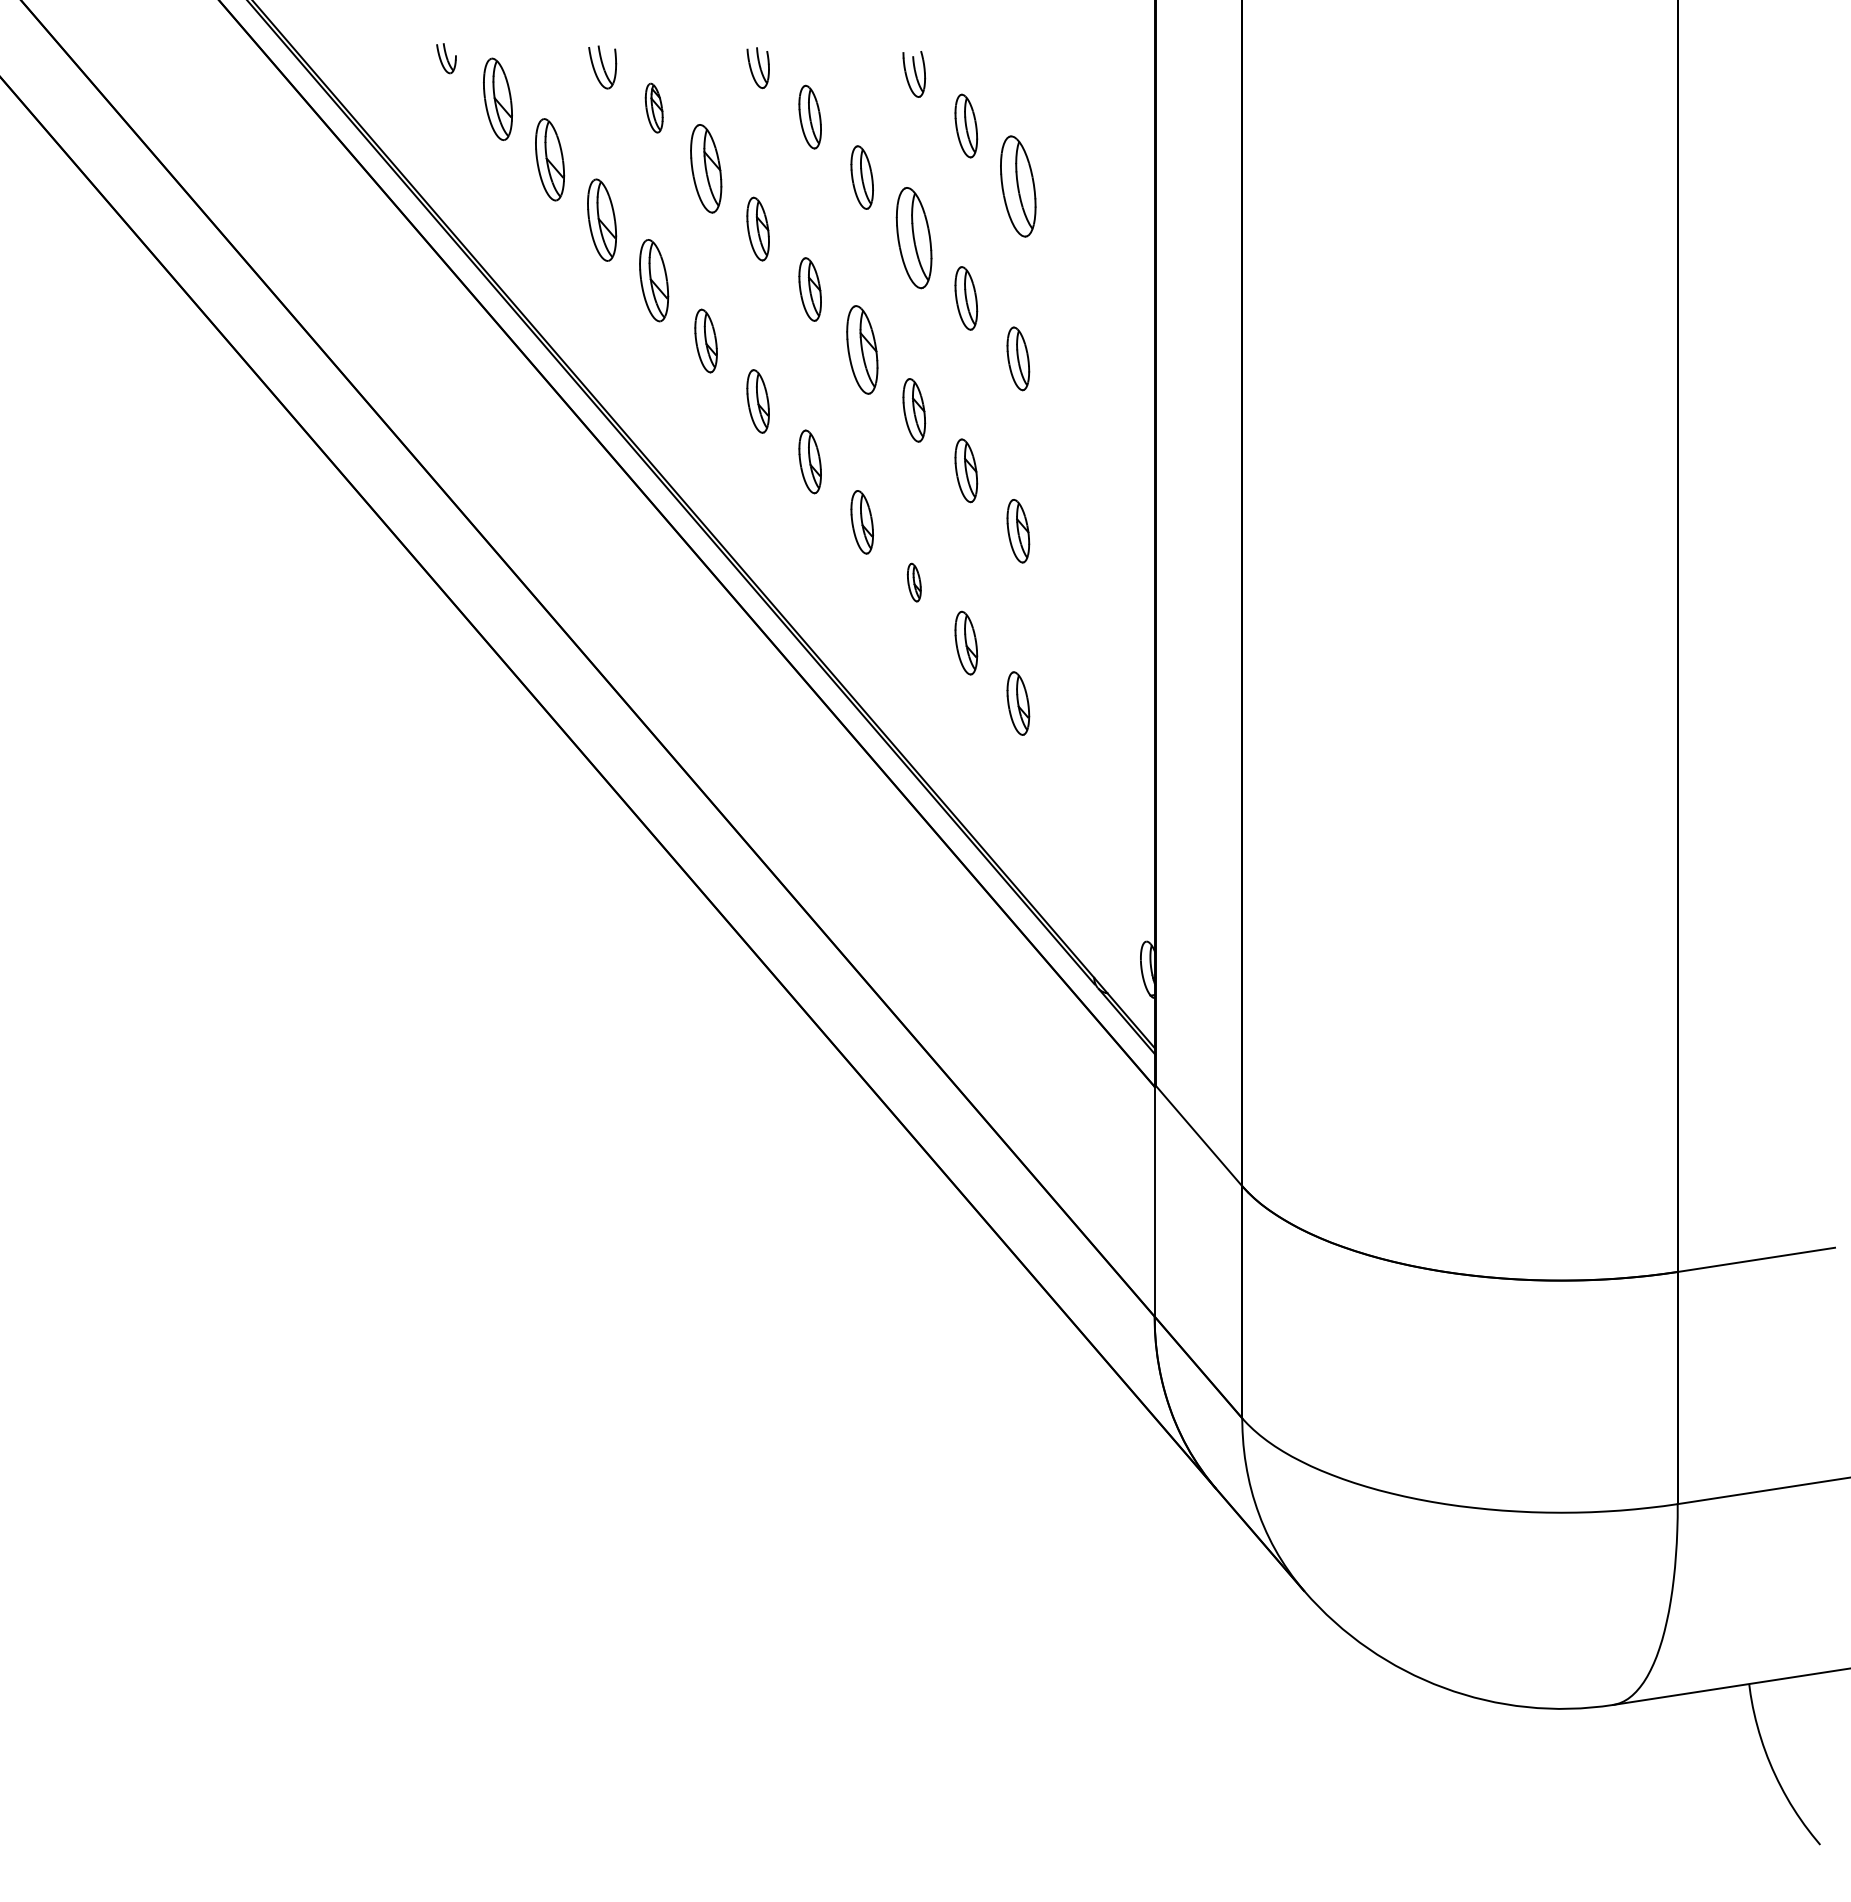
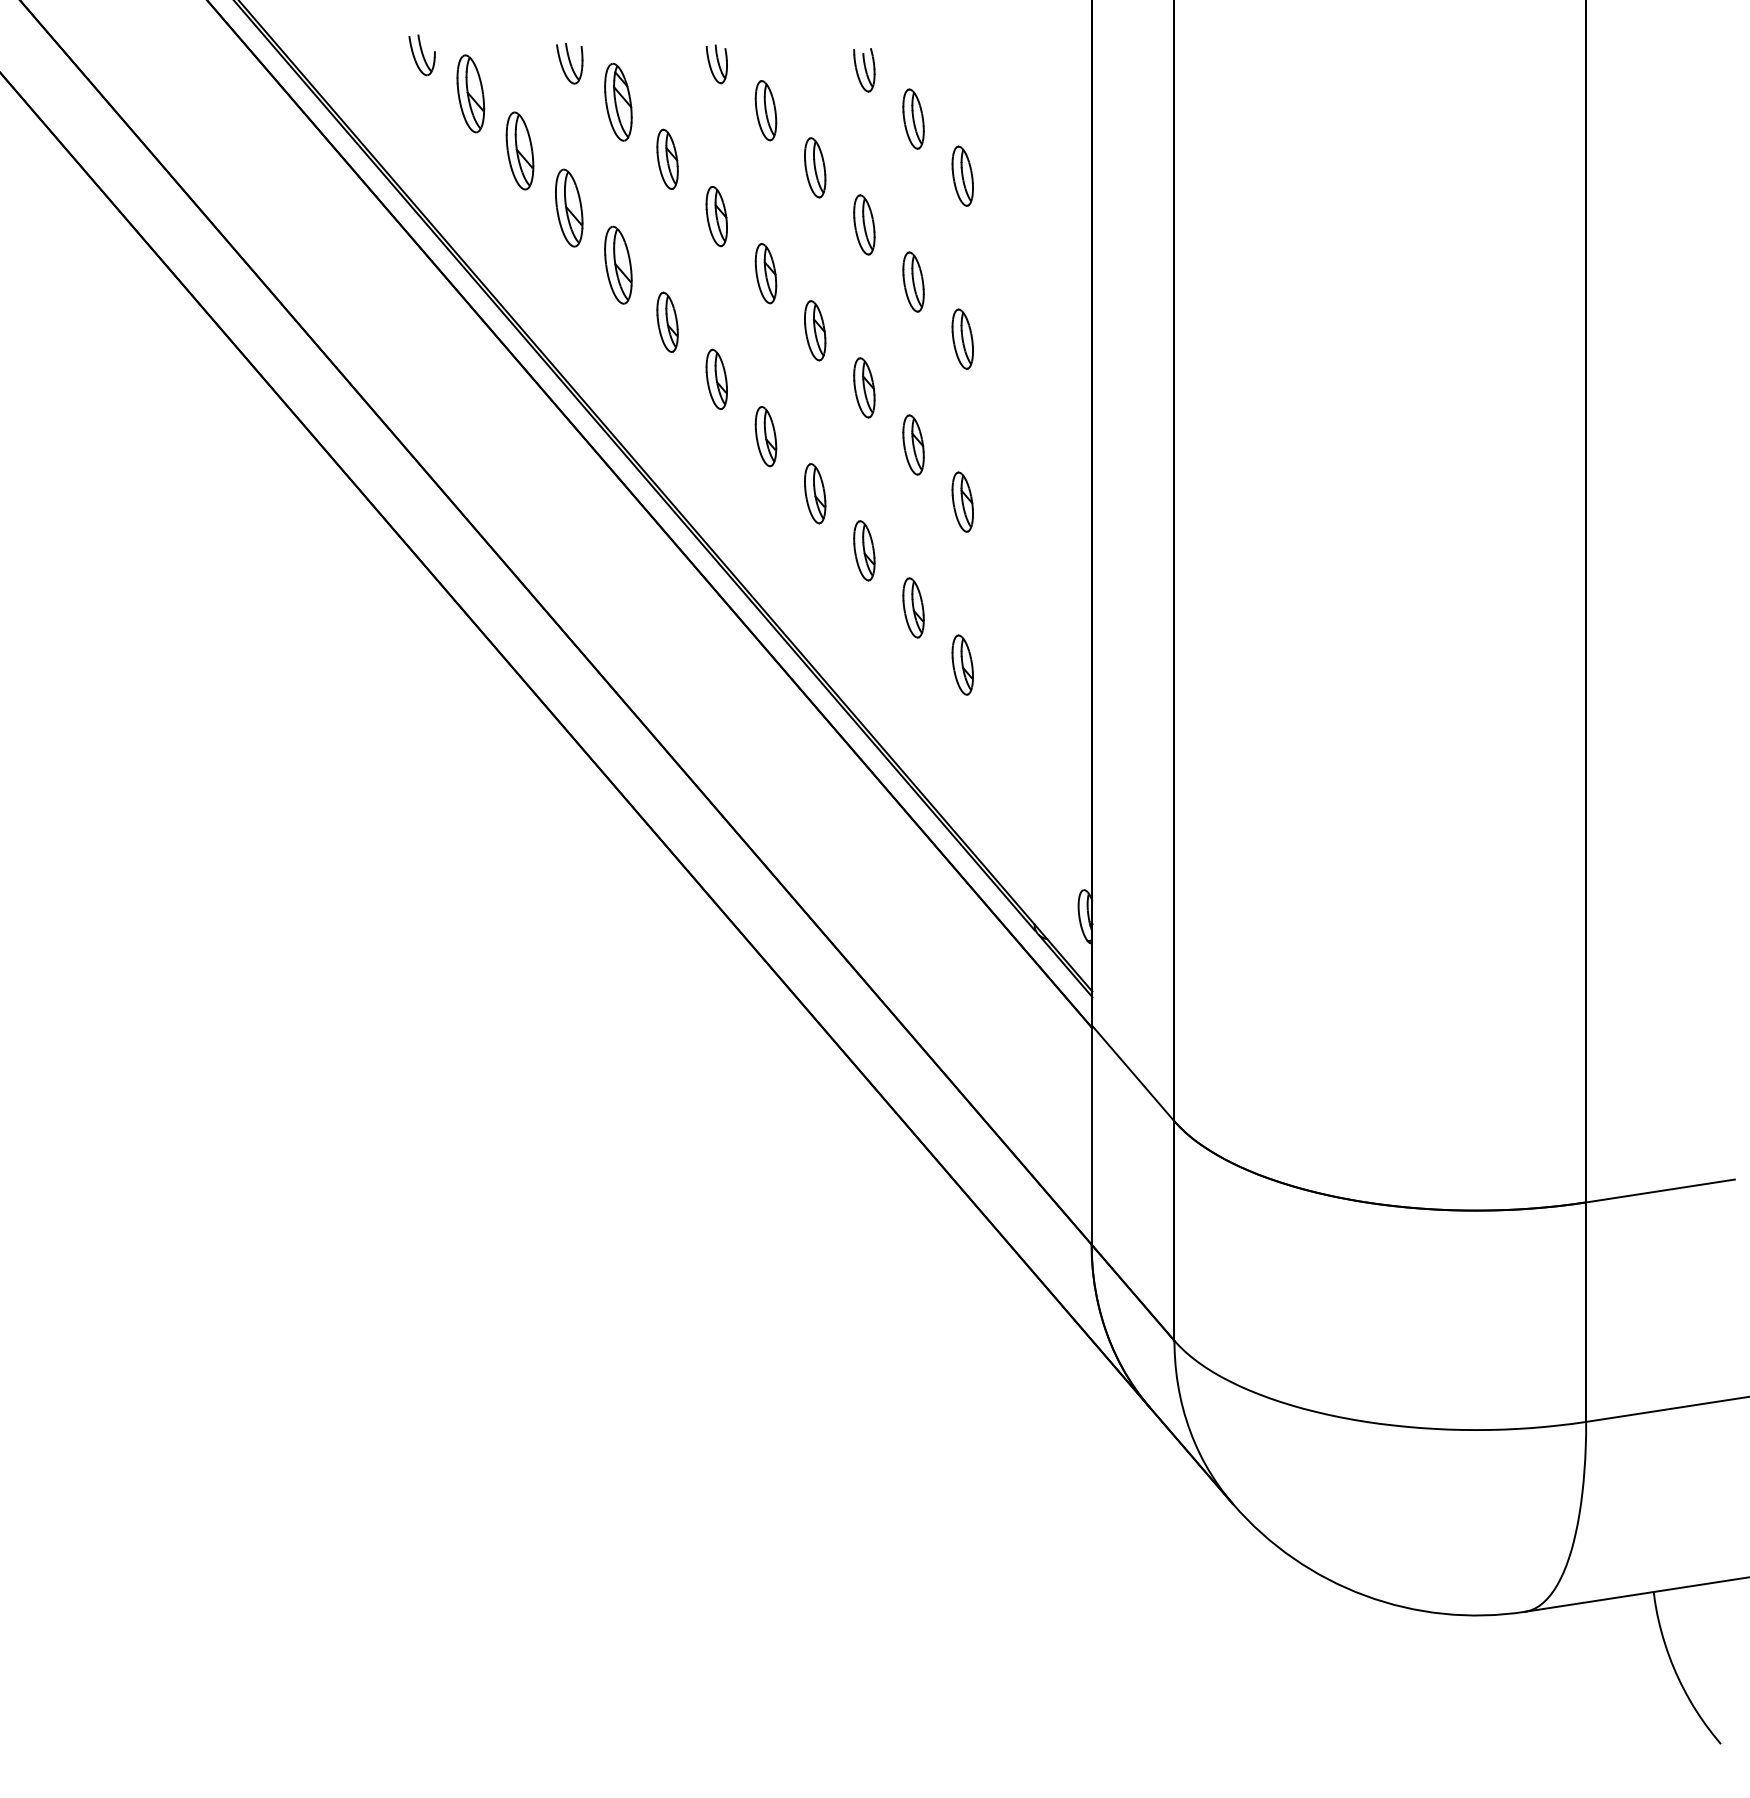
part: (446, 58) -> (422, 55), size x1.43
part: (654, 107) -> (618, 101), size x1.67
part: (705, 168) -> (667, 159), size x0.71
part: (1018, 186) -> (962, 176), size x0.62
part: (914, 237) -> (864, 224), size x0.62
part: (861, 349) -> (814, 330), size x0.71
part: (914, 582) -> (864, 550), size x1.67

